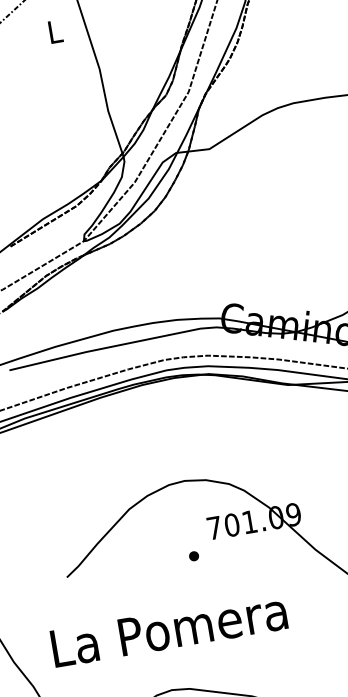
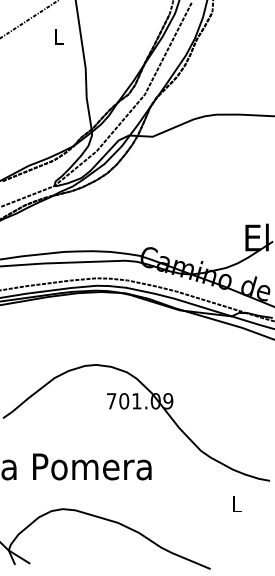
part: (193, 556) -> (93, 418), removed

